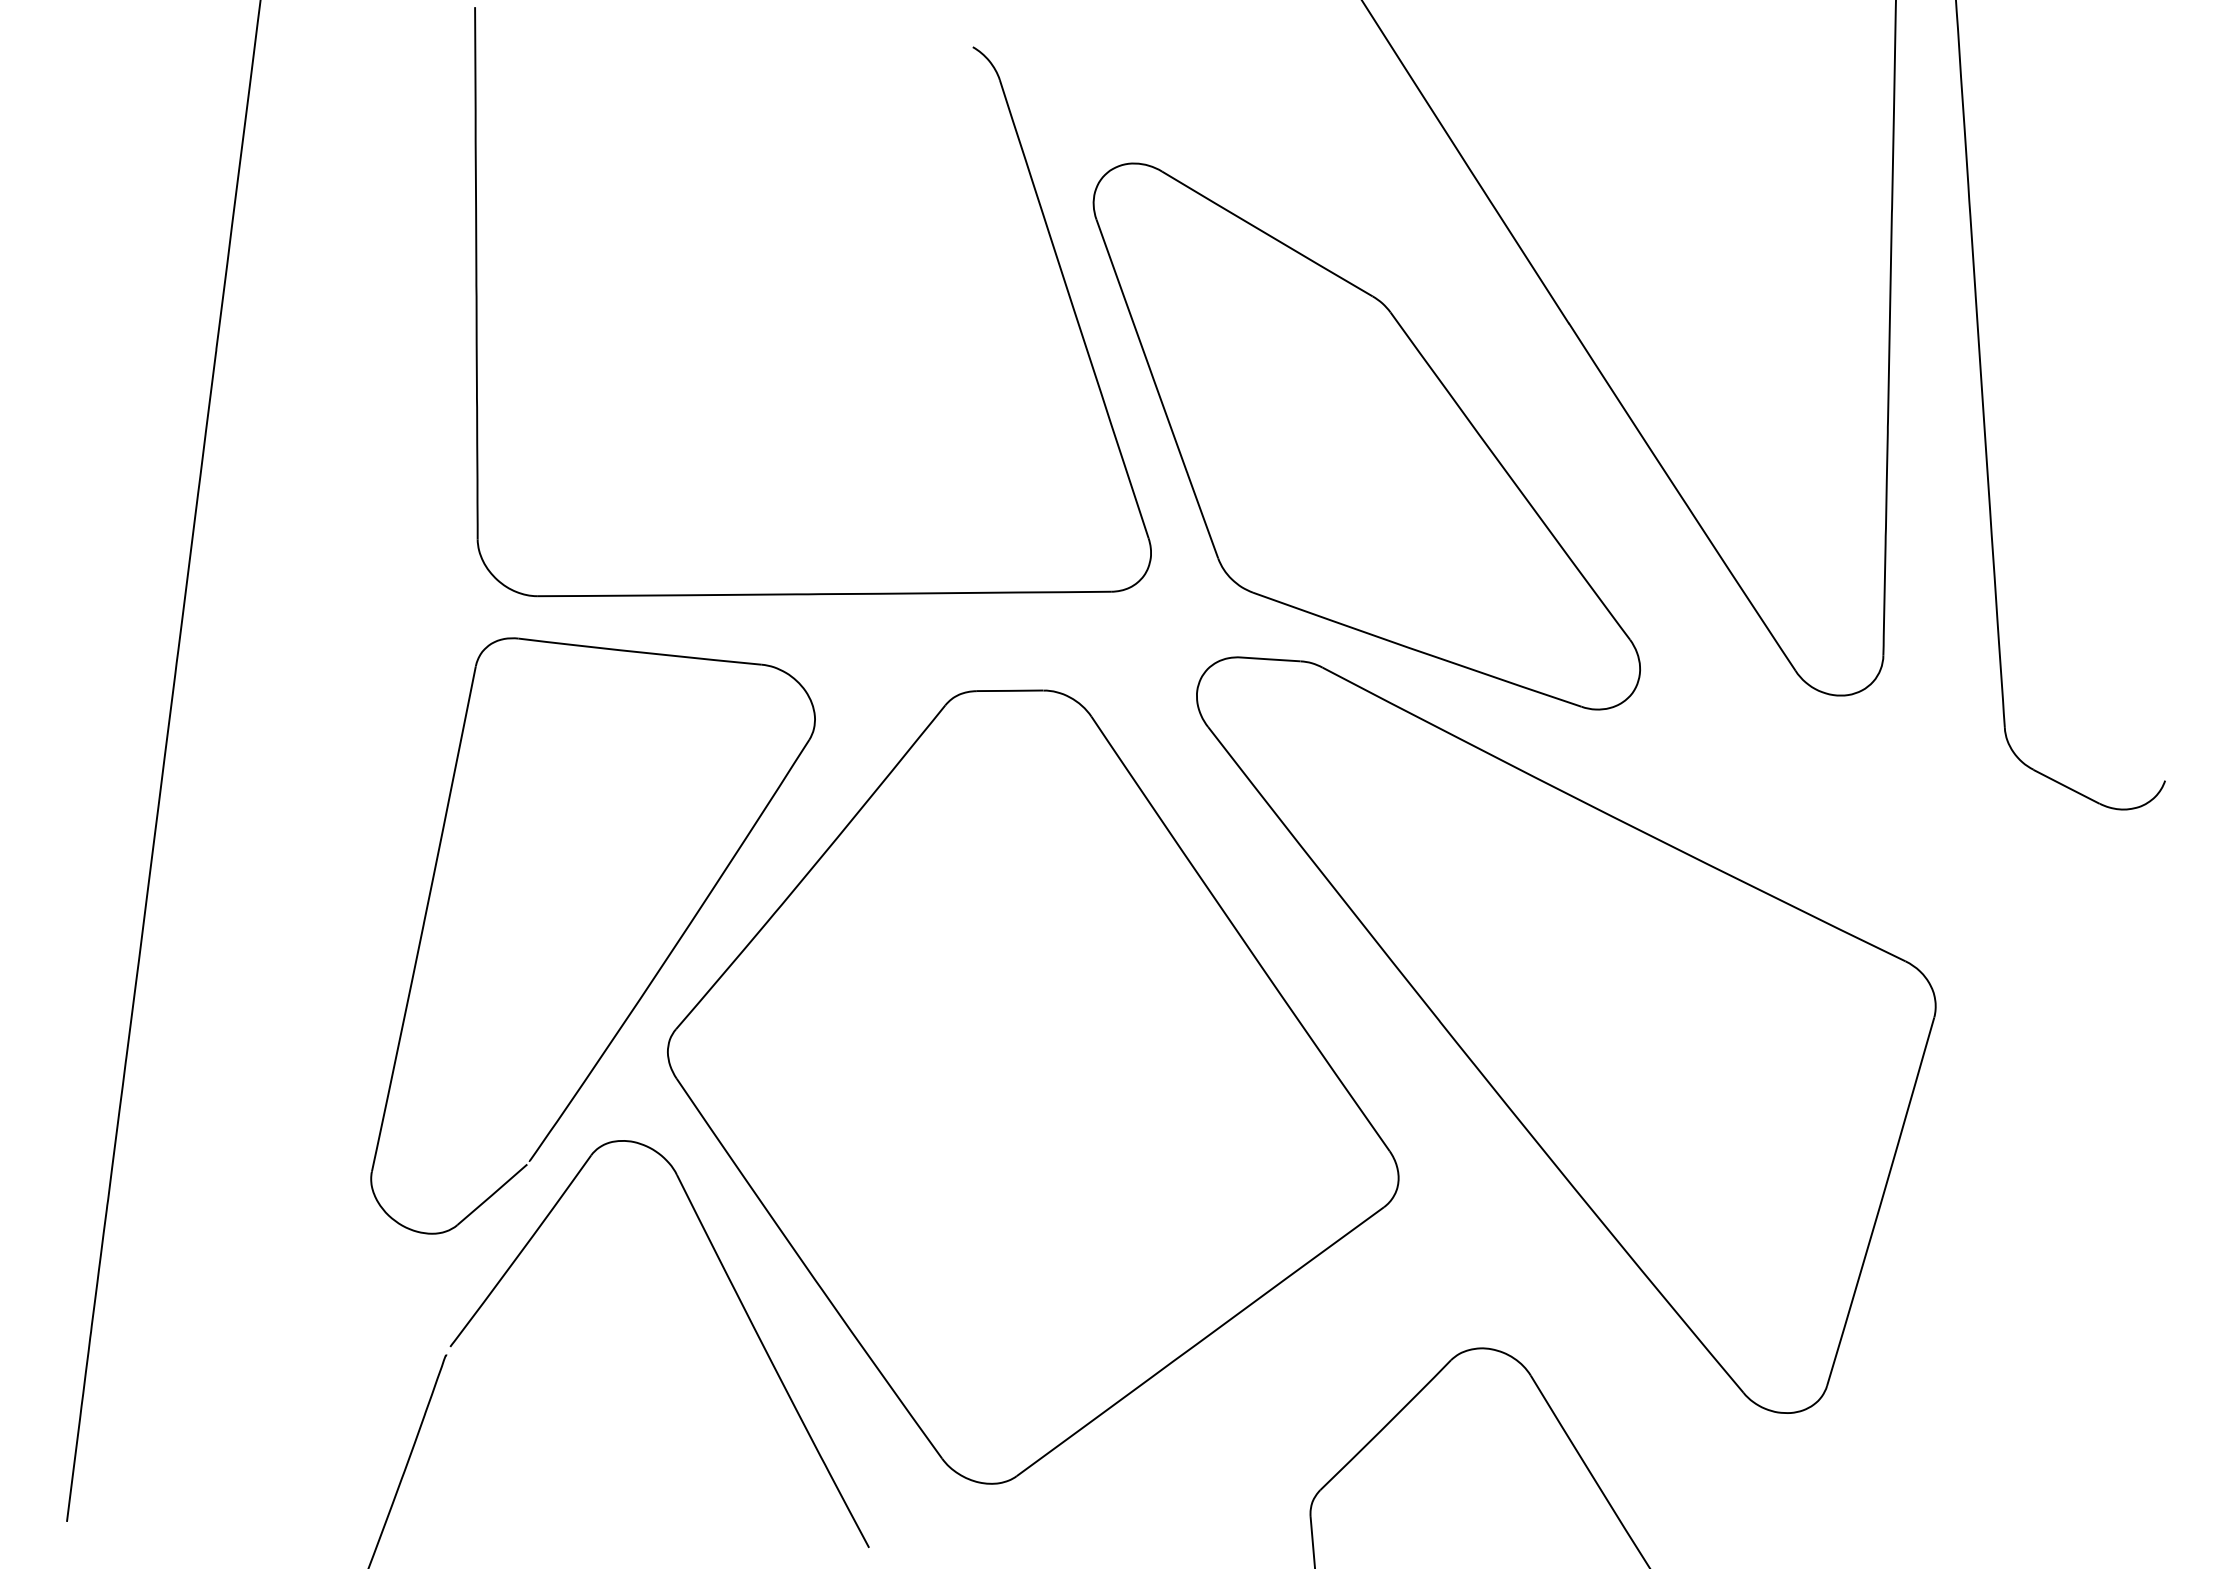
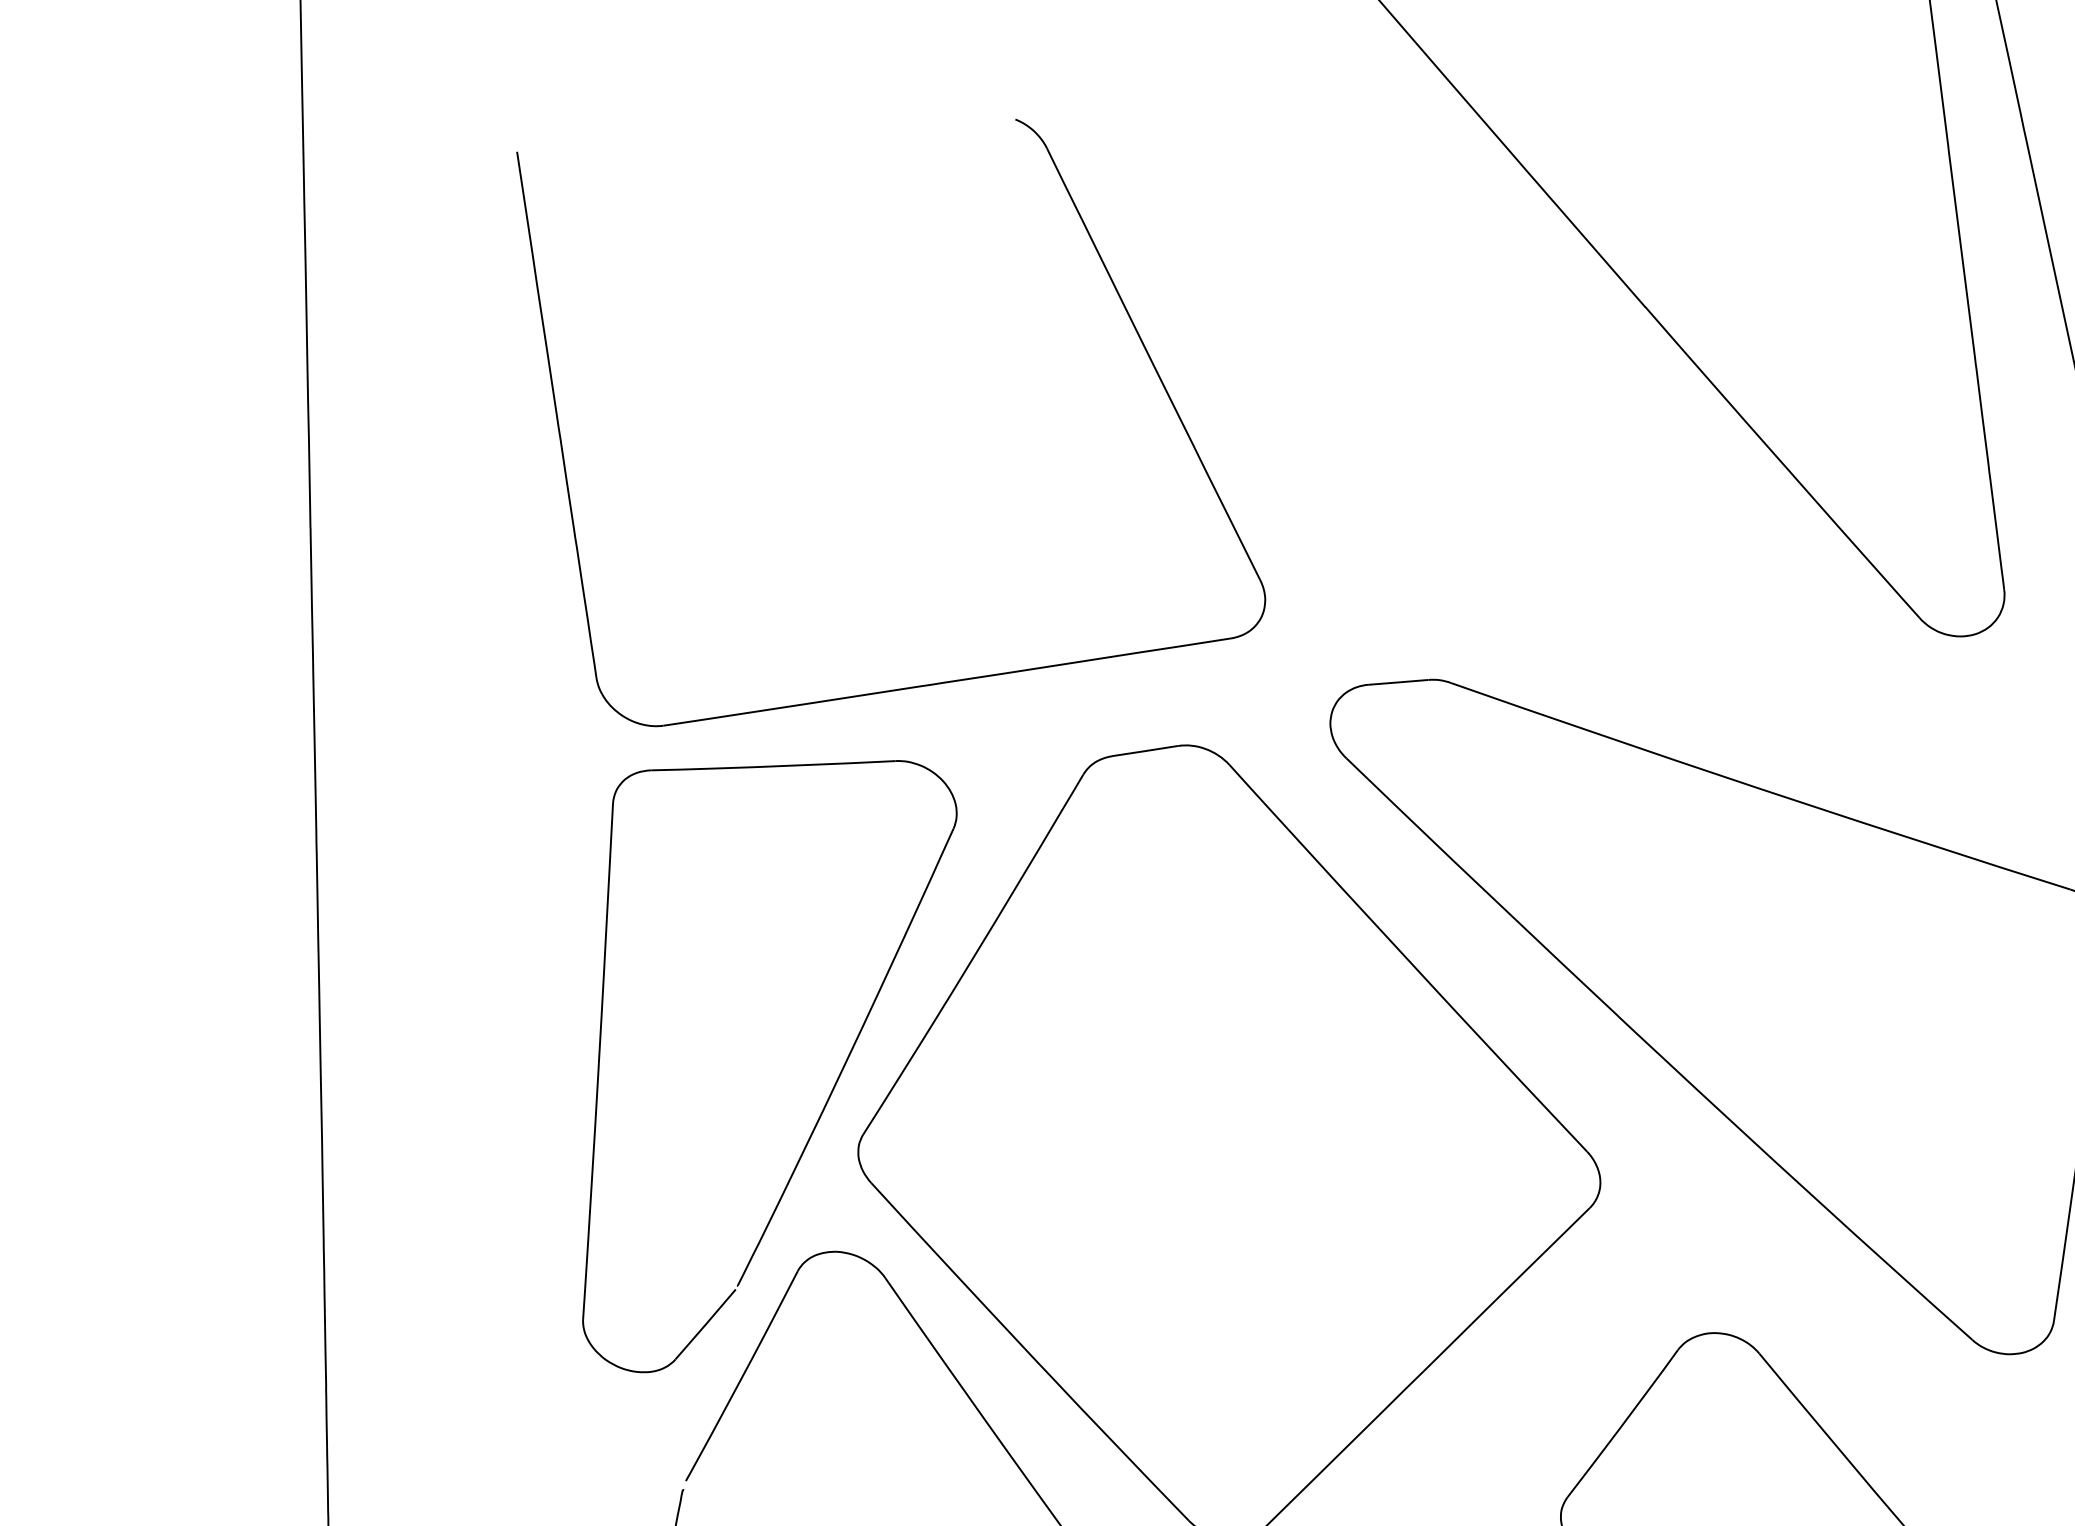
part: (1366, 436) -> (1461, 447), removed

